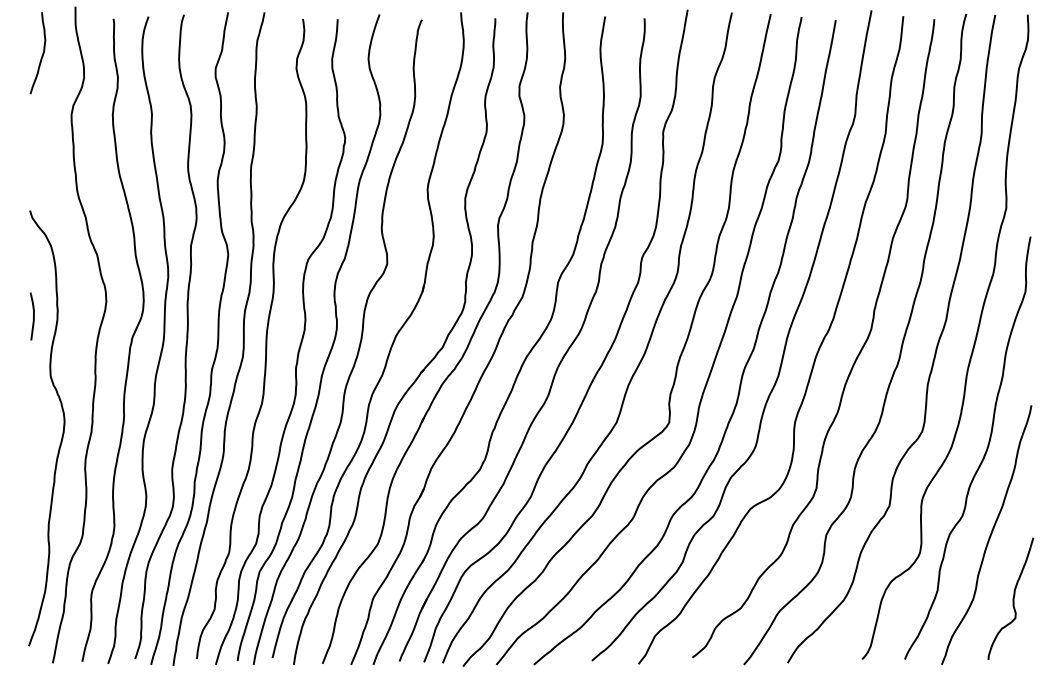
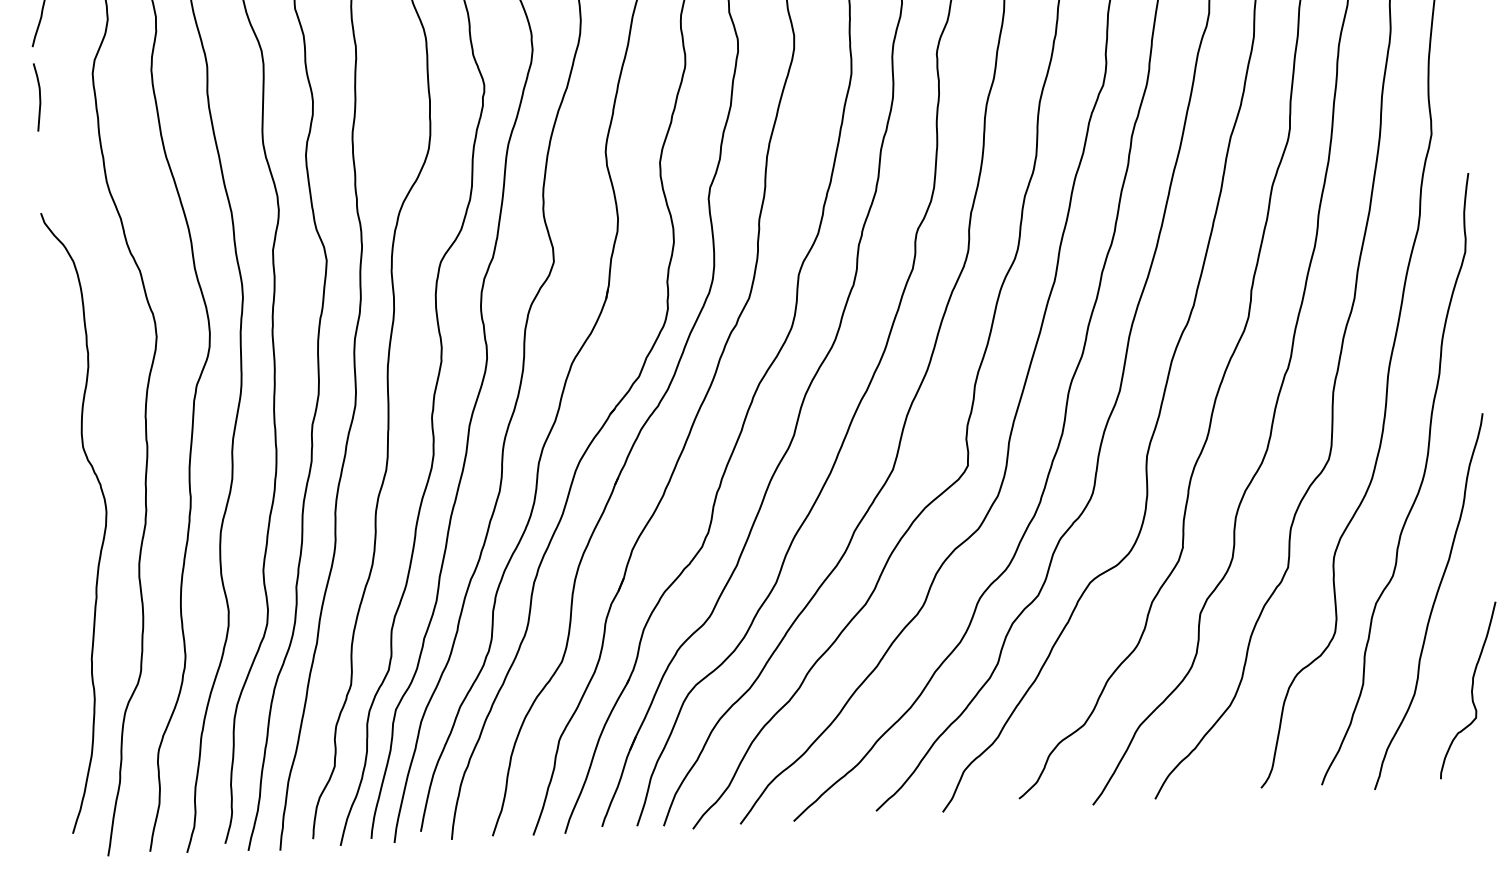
curve: (33, 316) -> (39, 97), moved

